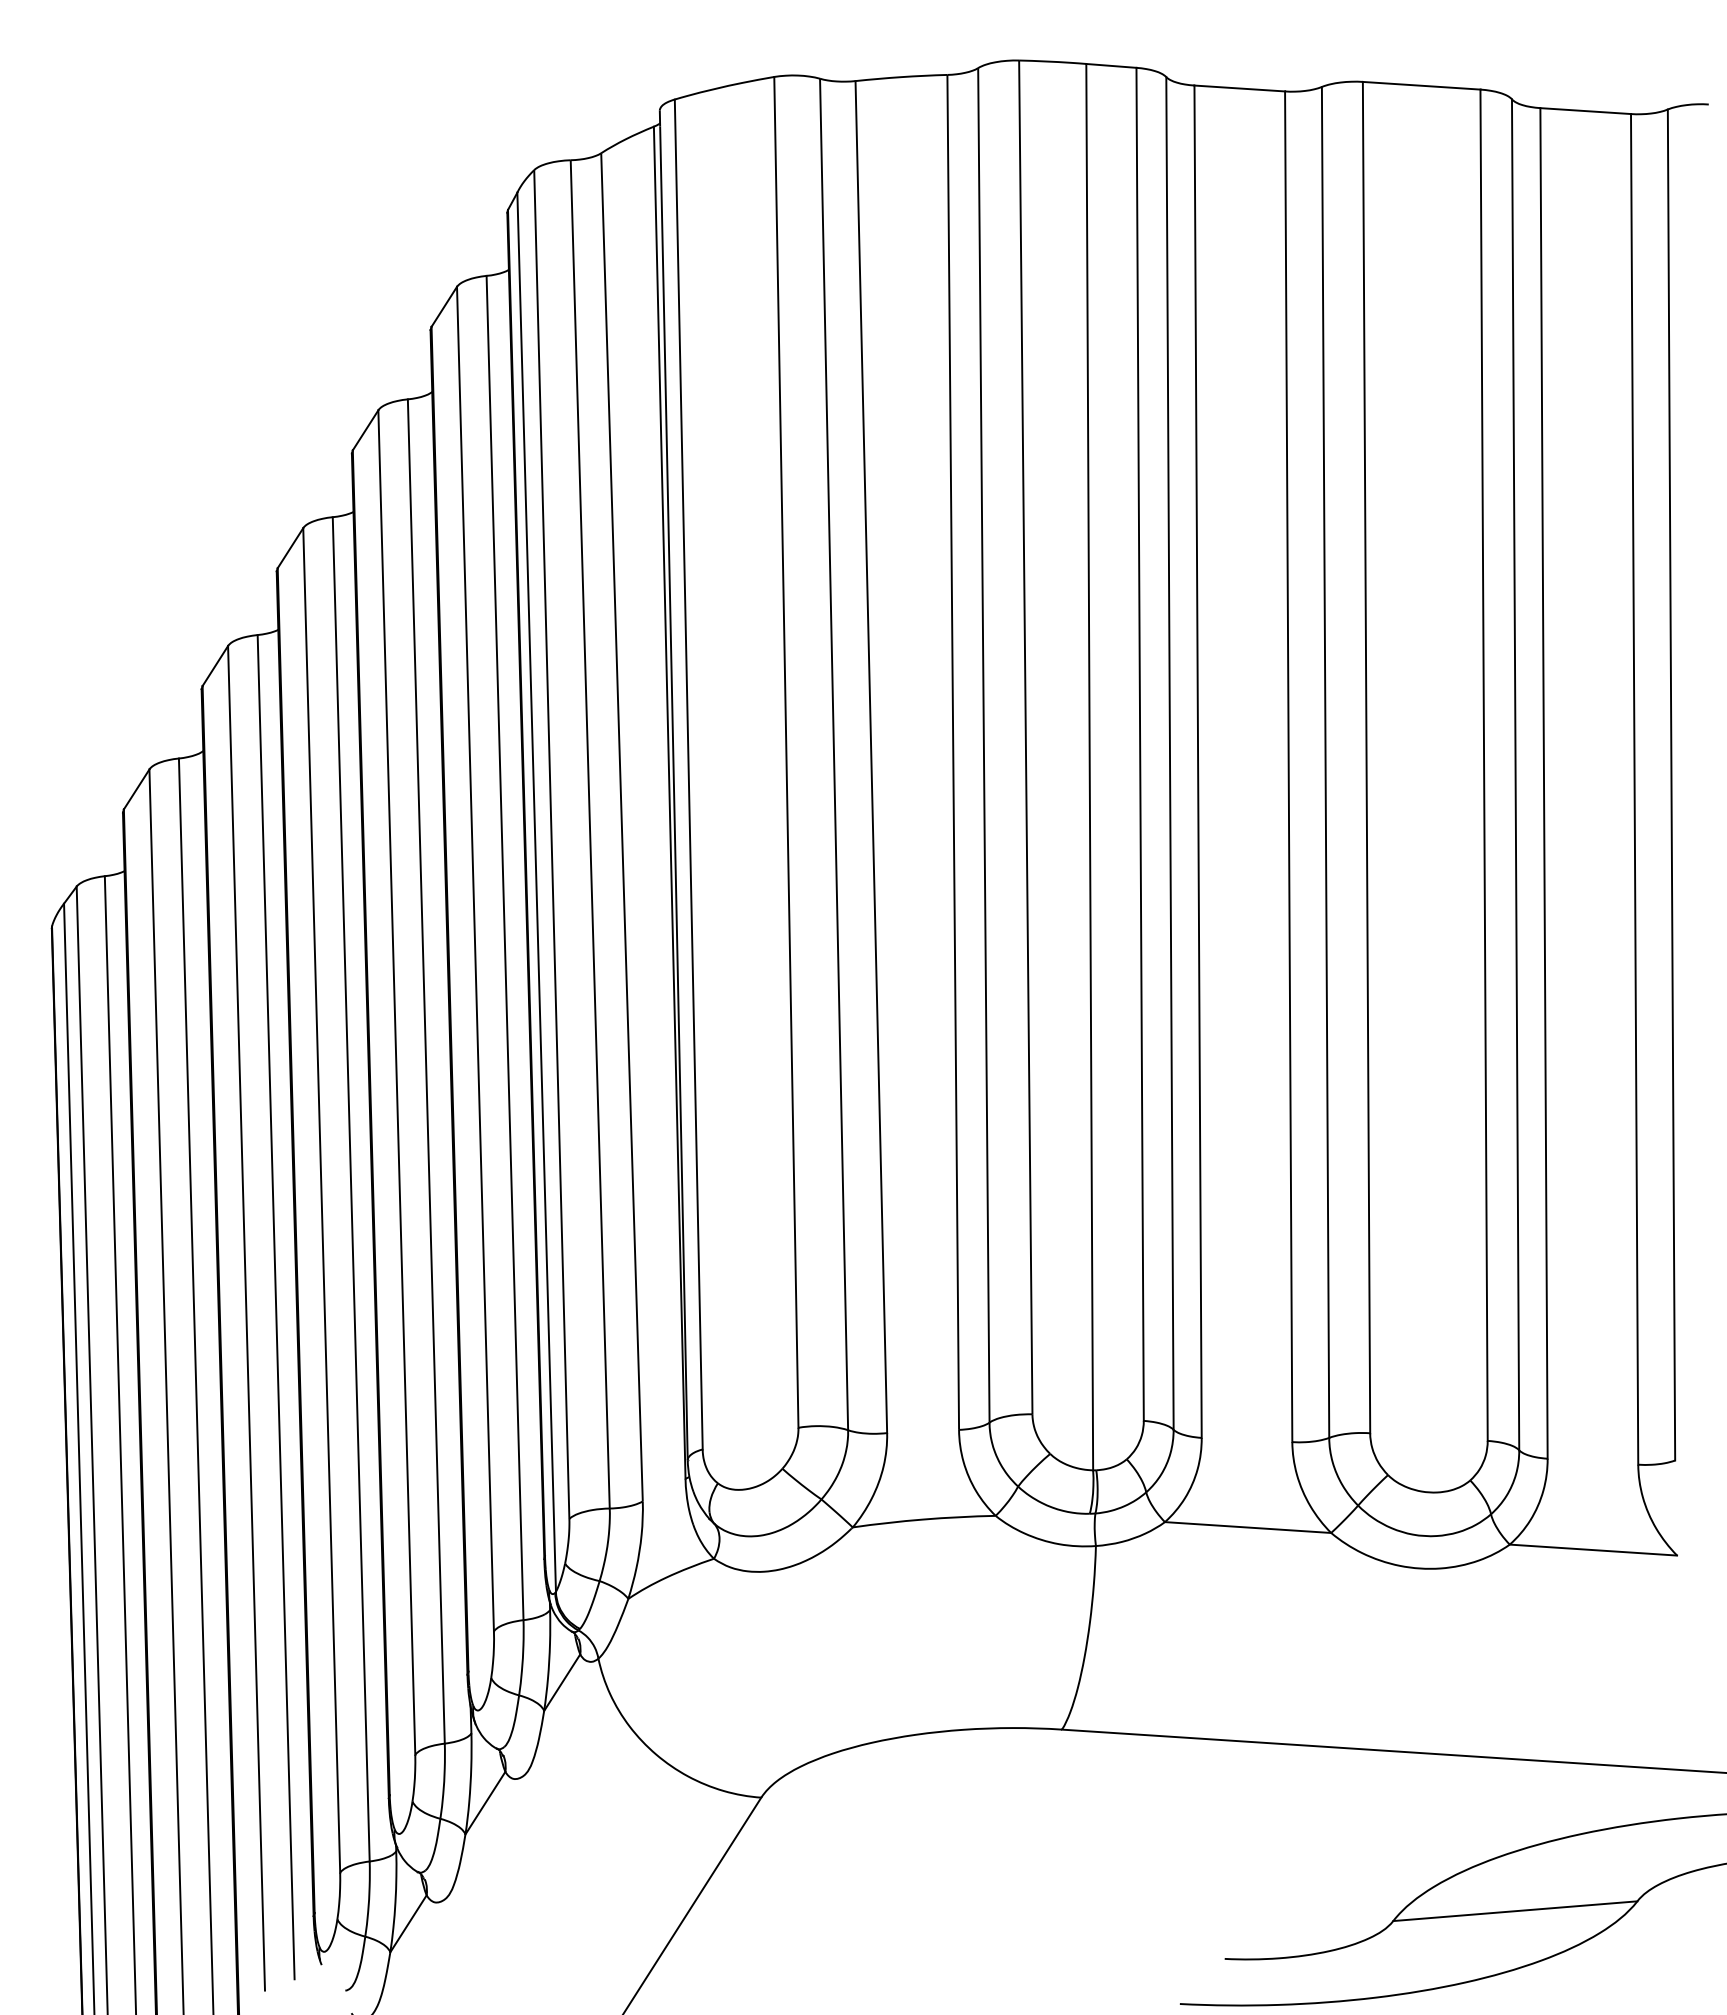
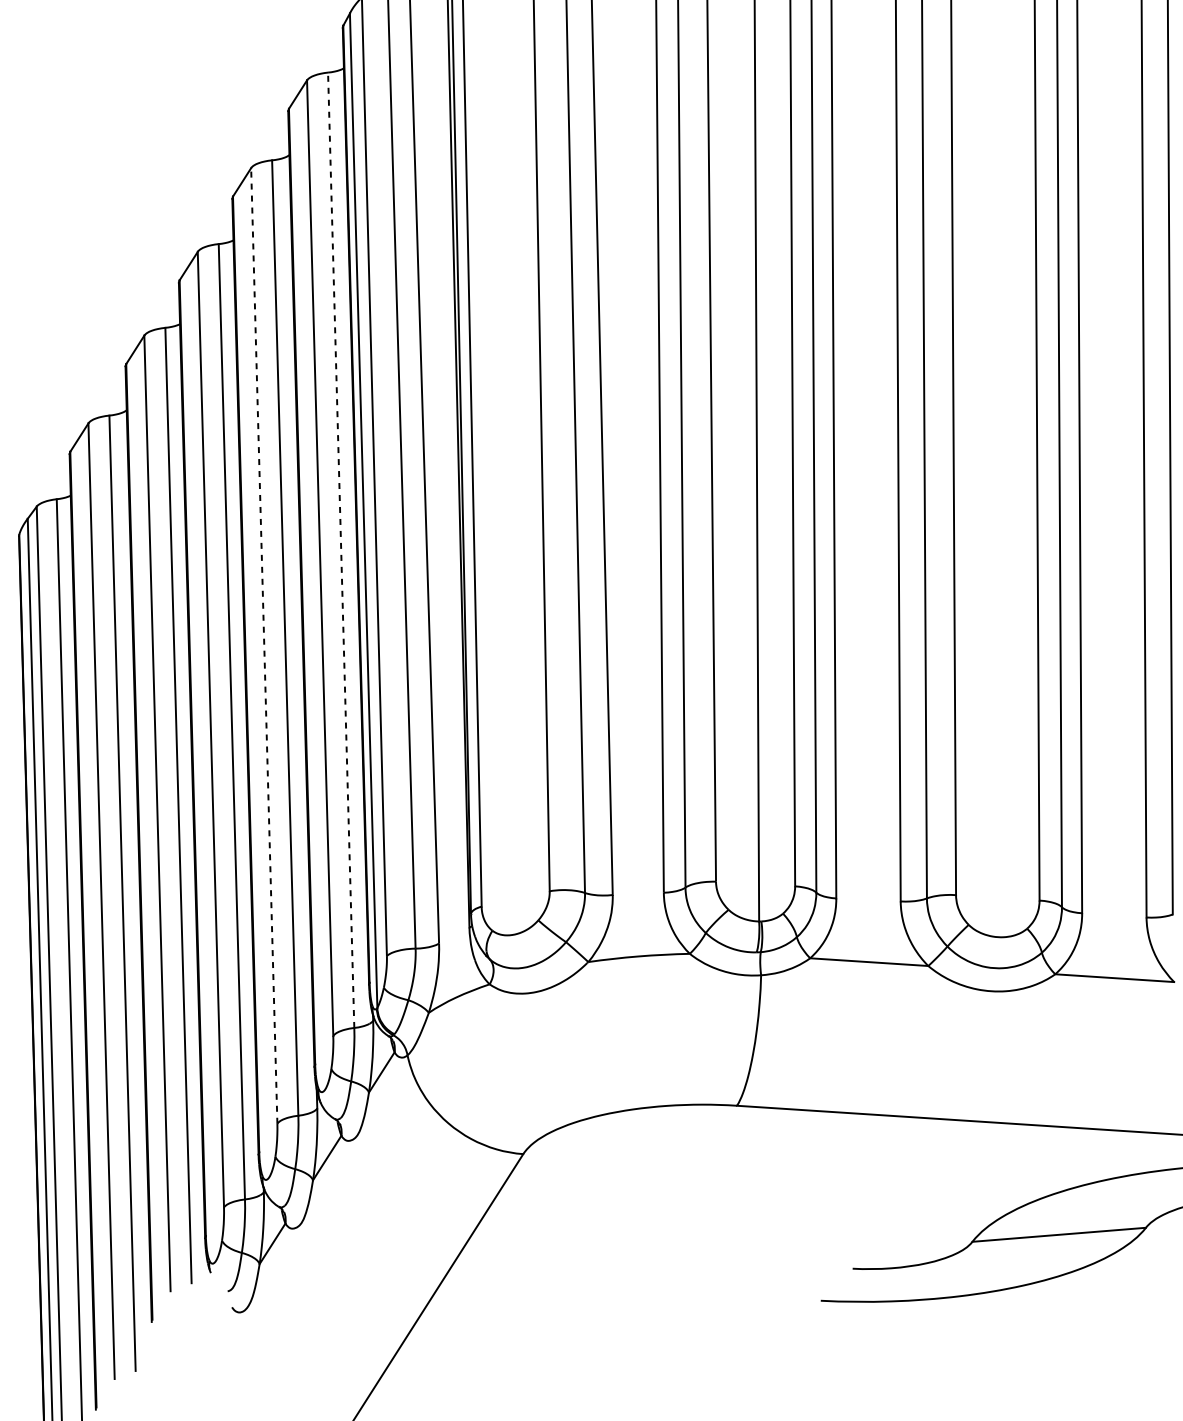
line: (505, 947) -> (341, 549), solid -> dashed
line: (396, 1082) -> (264, 645), solid -> dashed

